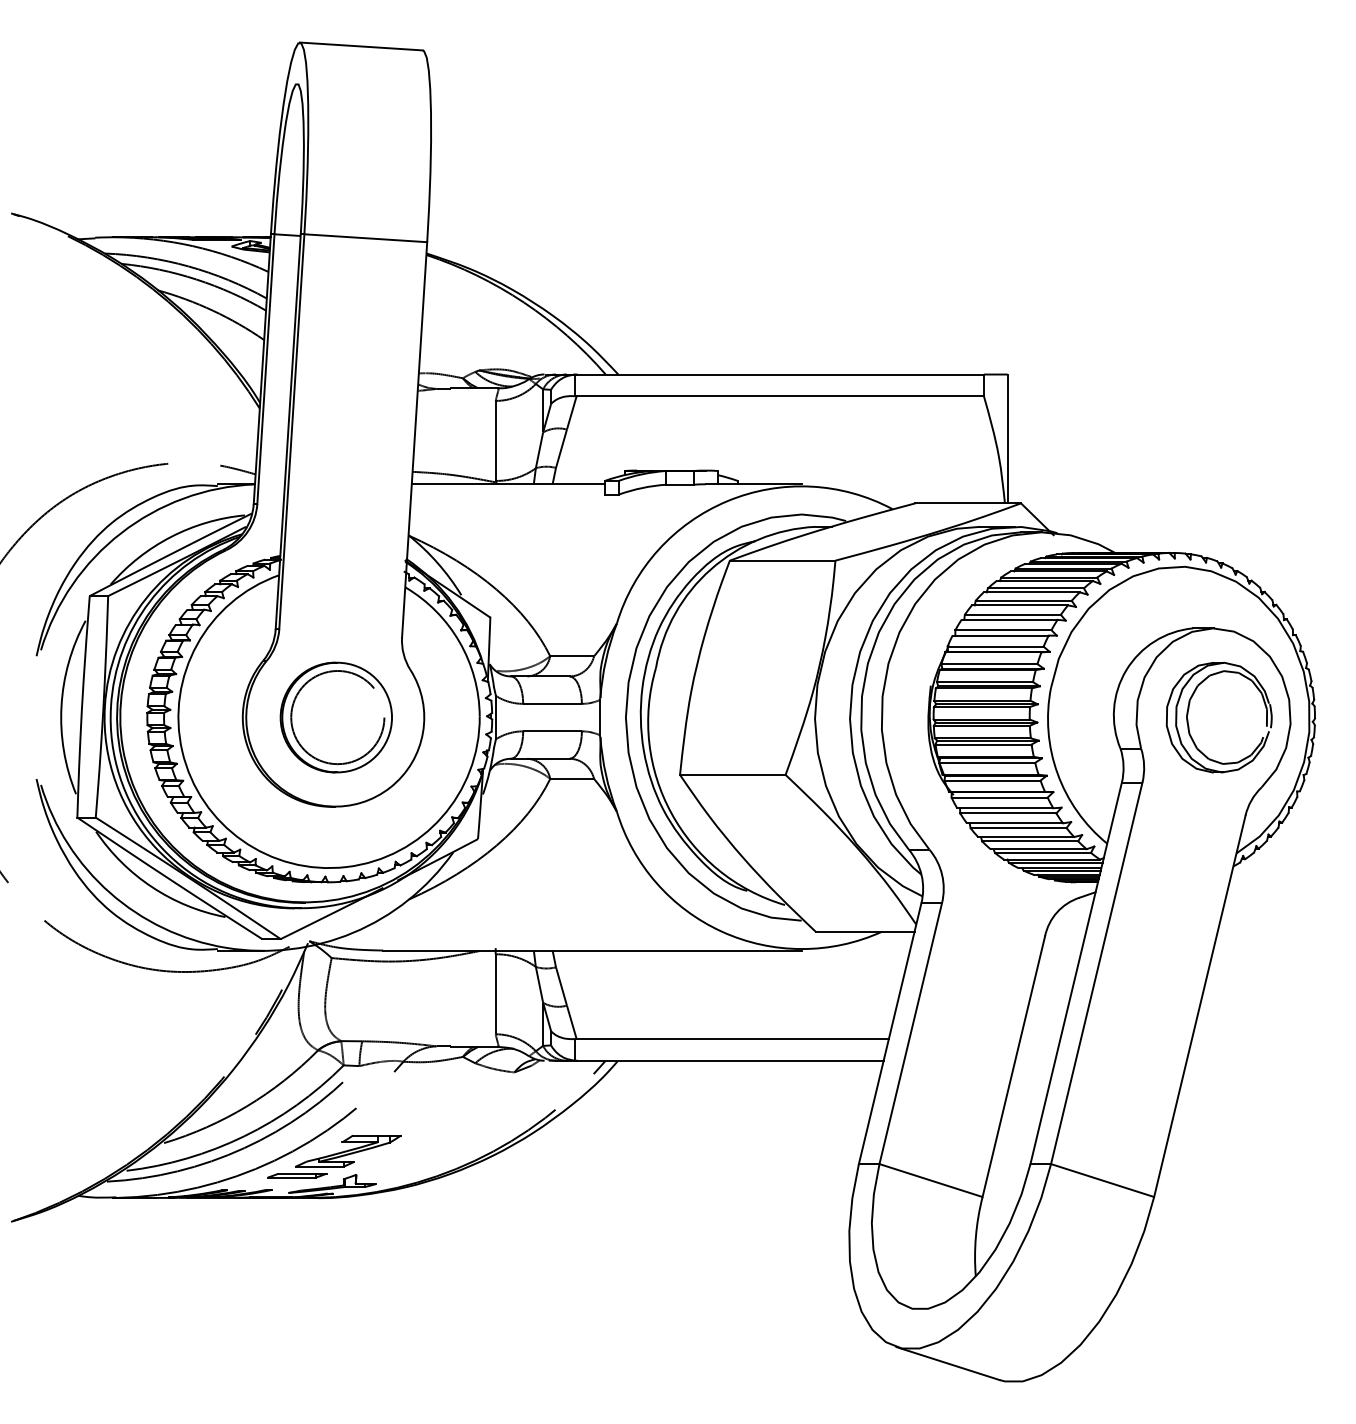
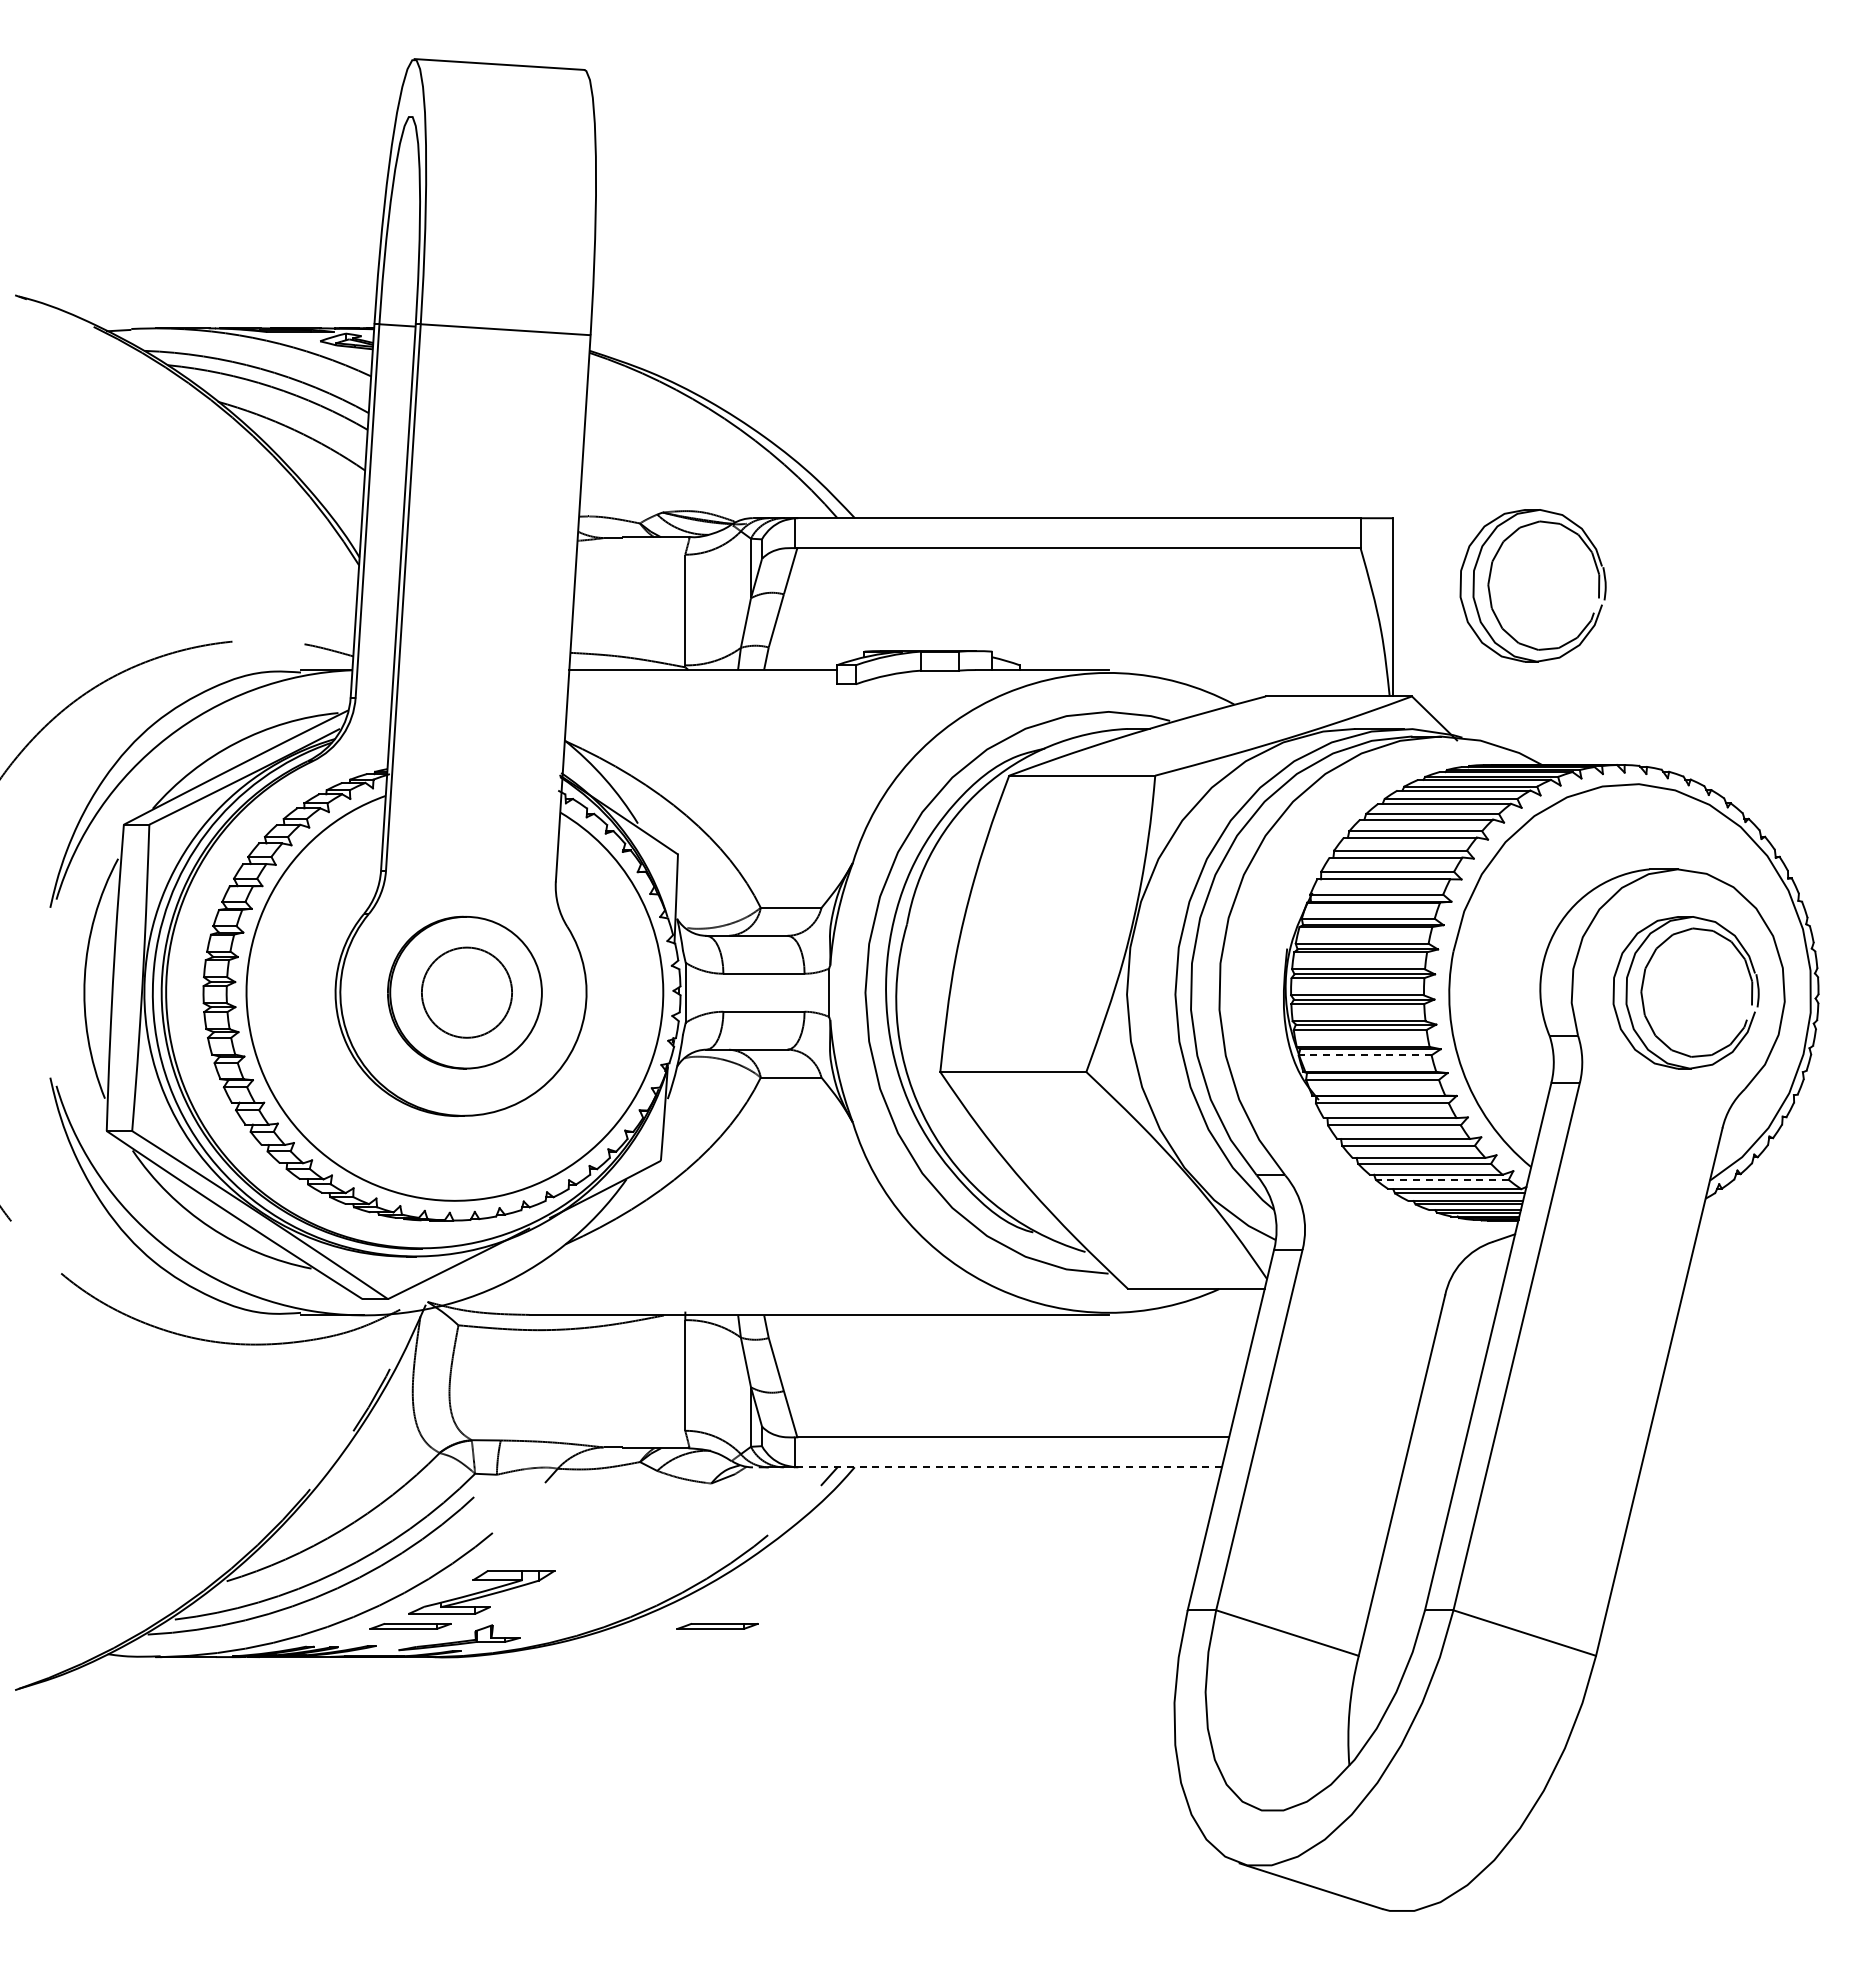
part: (1077, 418) -> (1490, 579), added
circle: (337, 717) -> (466, 992), size x0.7
line: (986, 762) -> (1364, 1055), solid -> dashed
line: (1042, 852) -> (1441, 1179), solid -> dashed
line: (730, 1060) -> (1009, 1467), solid -> dashed
part: (518, 1175) -> (717, 1626), added

